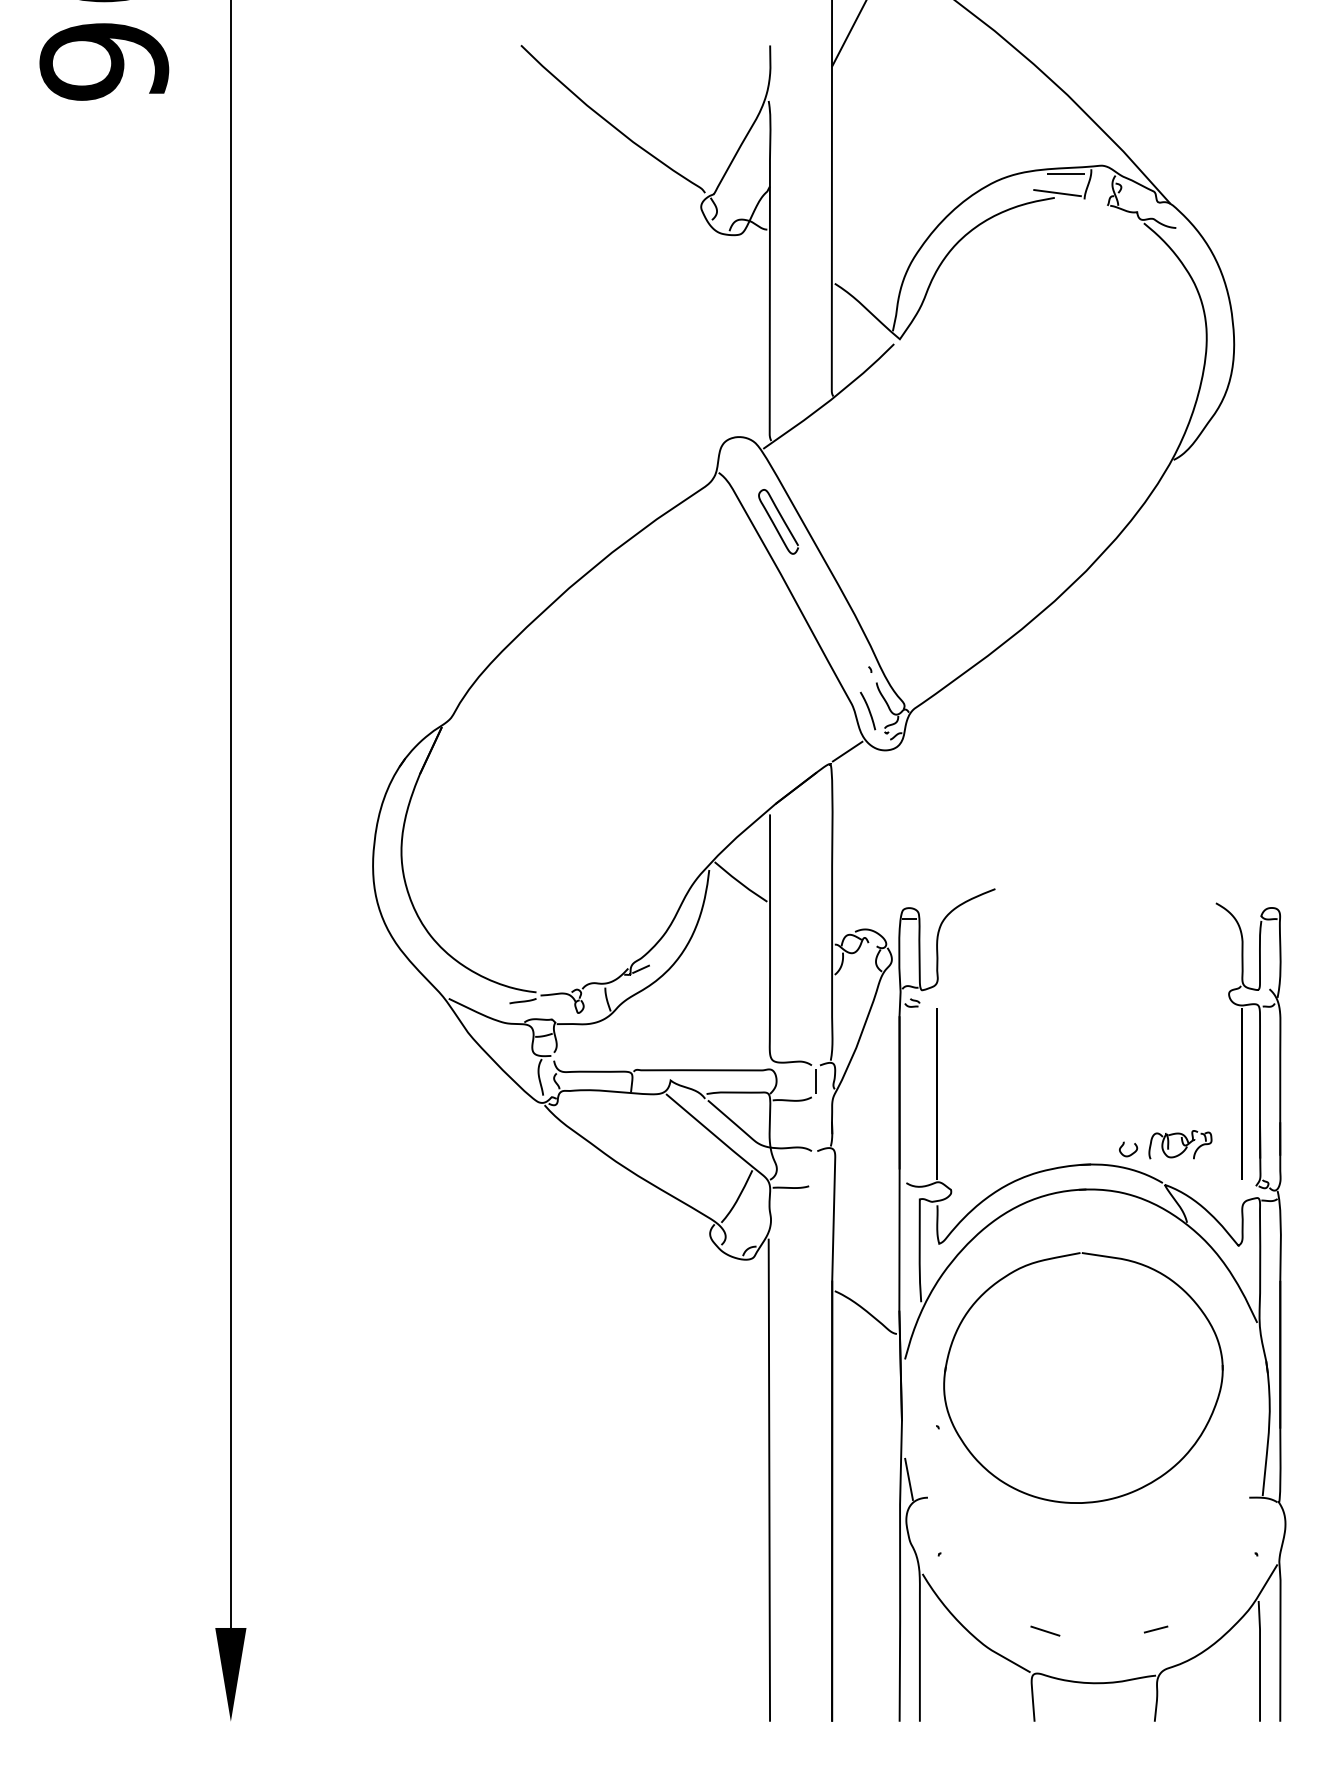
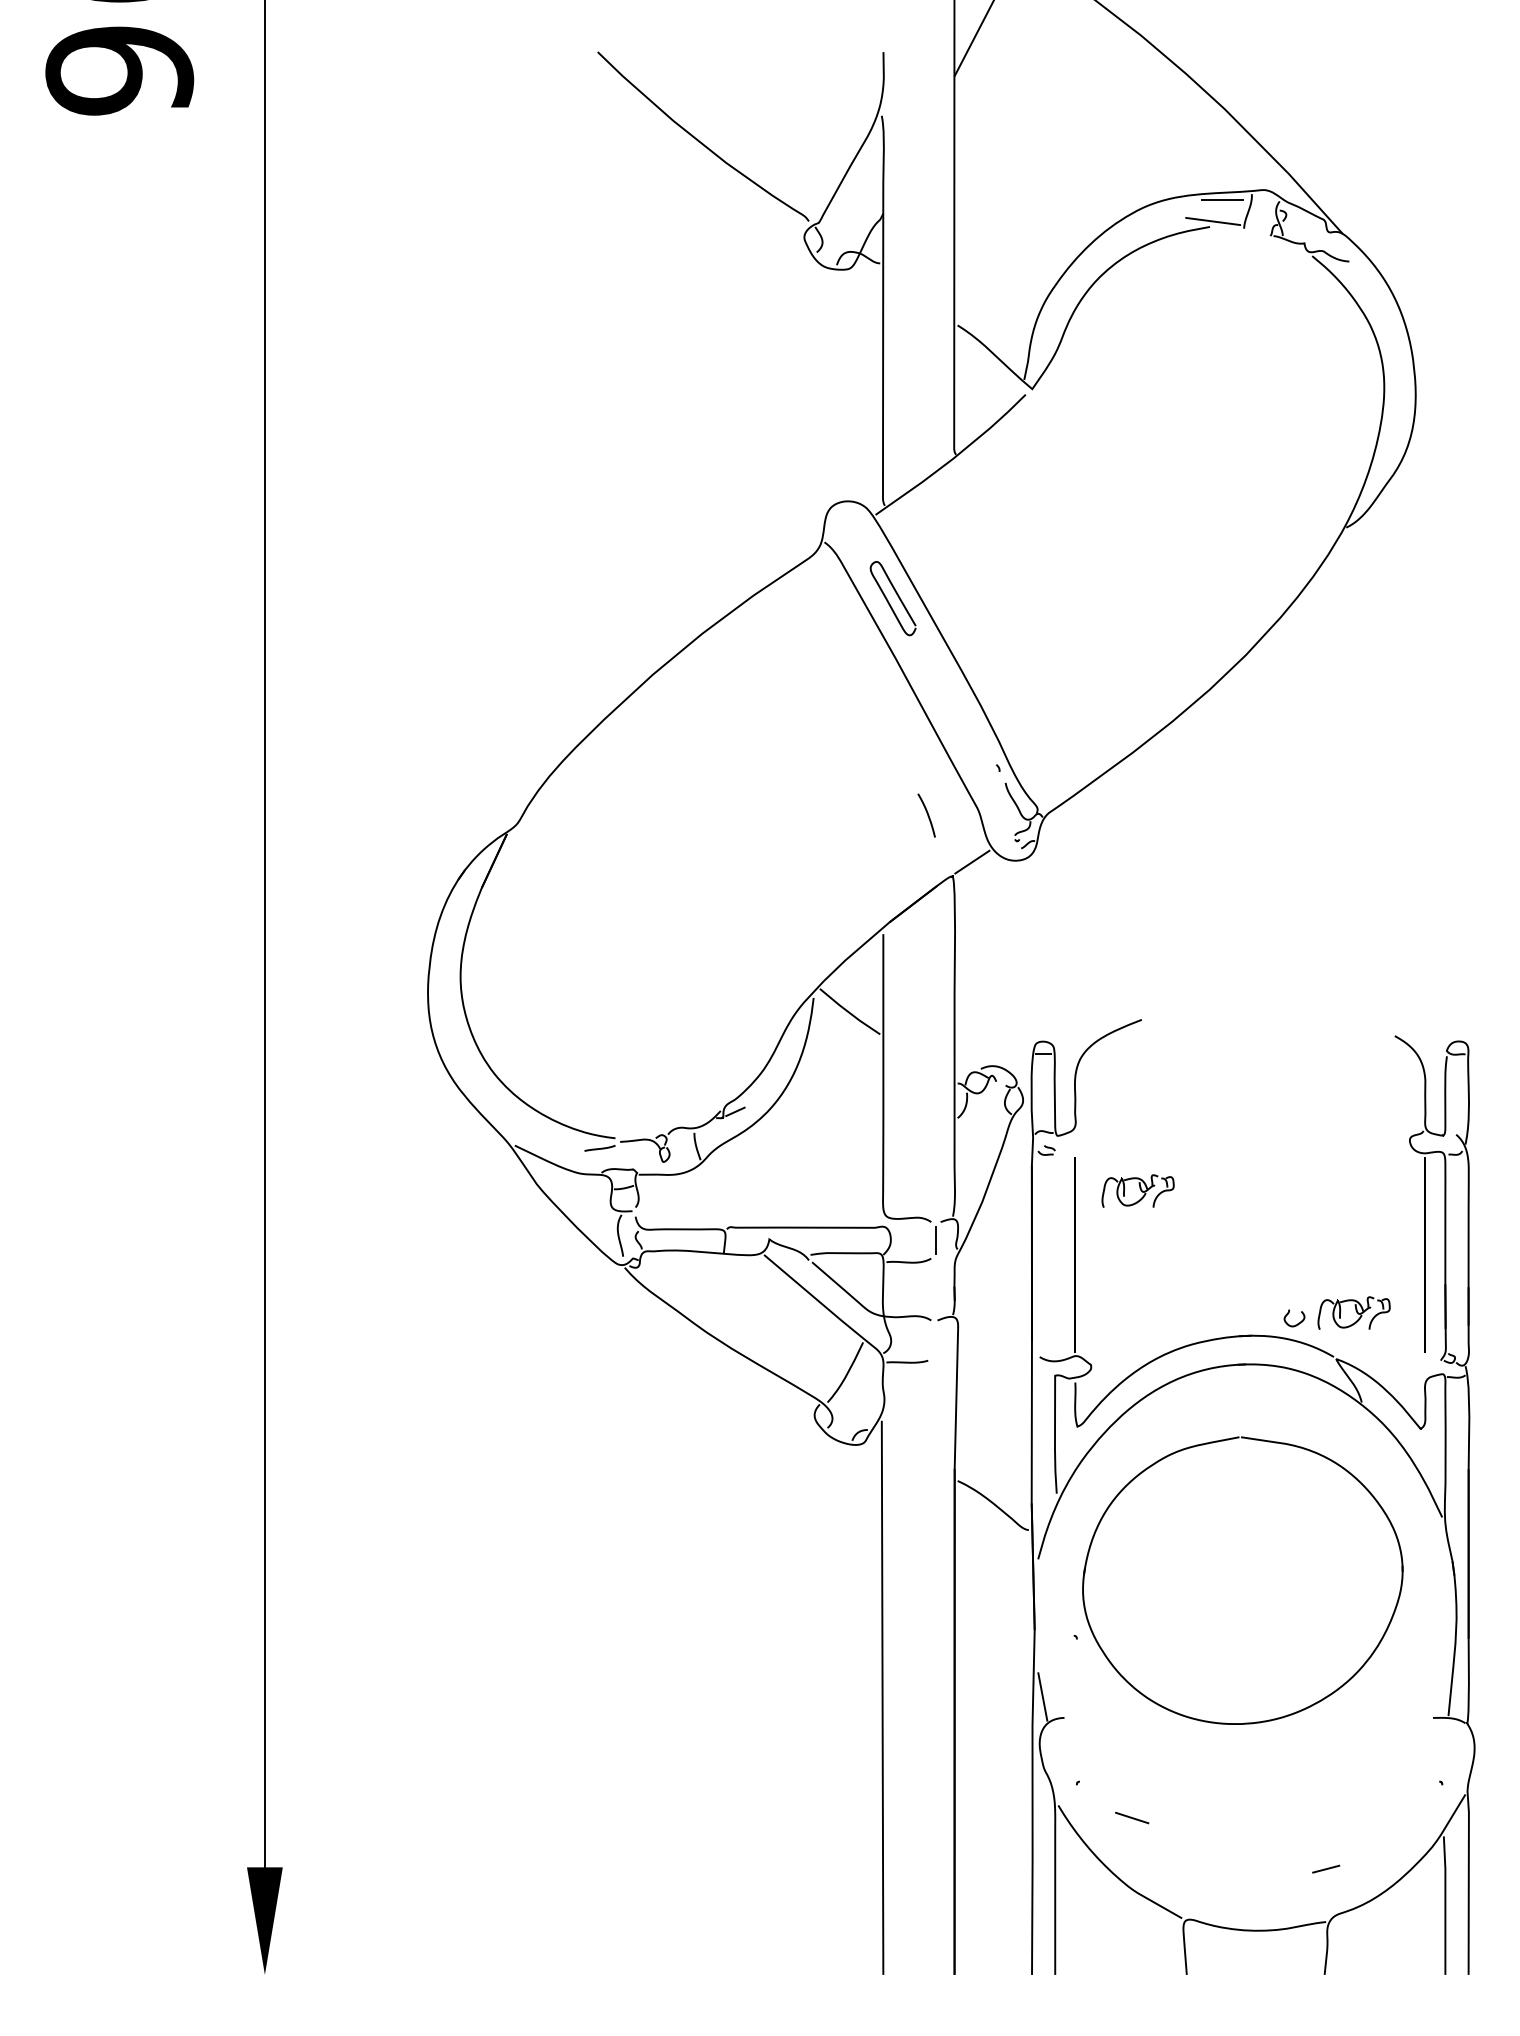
curve: (868, 710) -> (927, 815), moved
part: (991, 1037) -> (1137, 1190), added
line: (1045, 1630) -> (1132, 1817), moved

